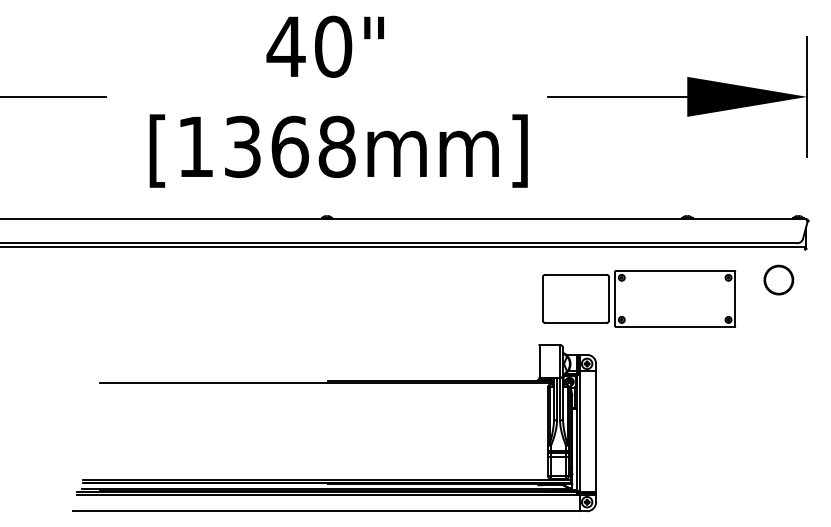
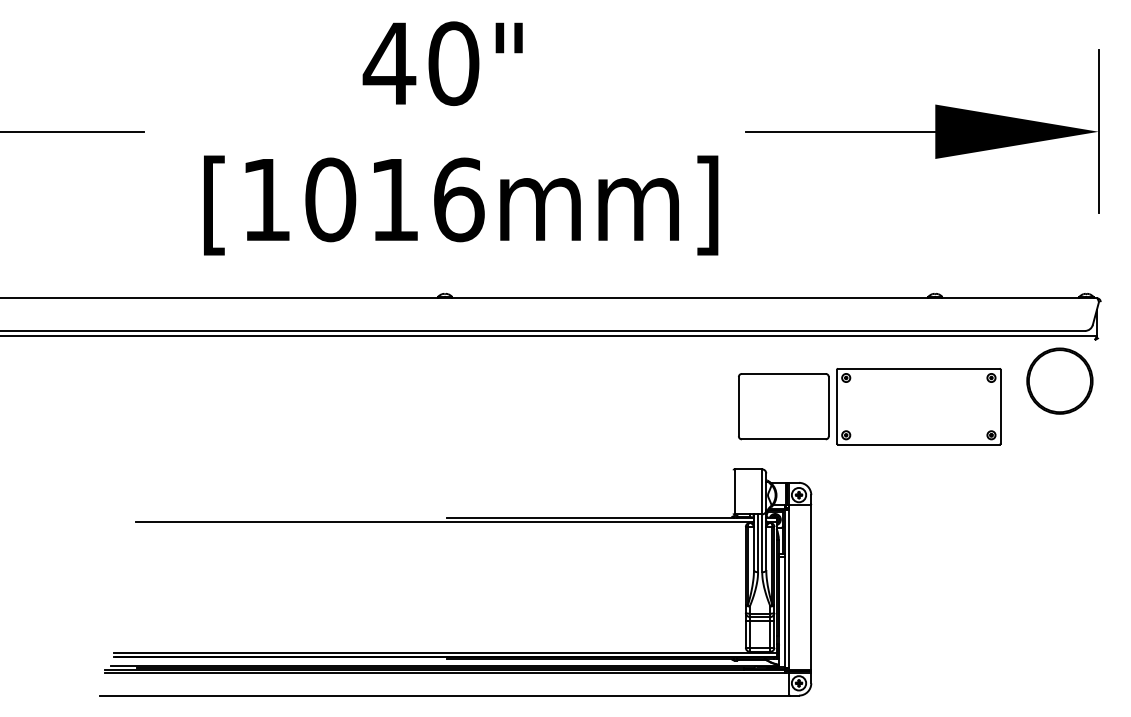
text: (289, 146) -> (394, 199), [1368mm] -> [1016mm]
part: (778, 279) -> (1059, 380), size x1.67

